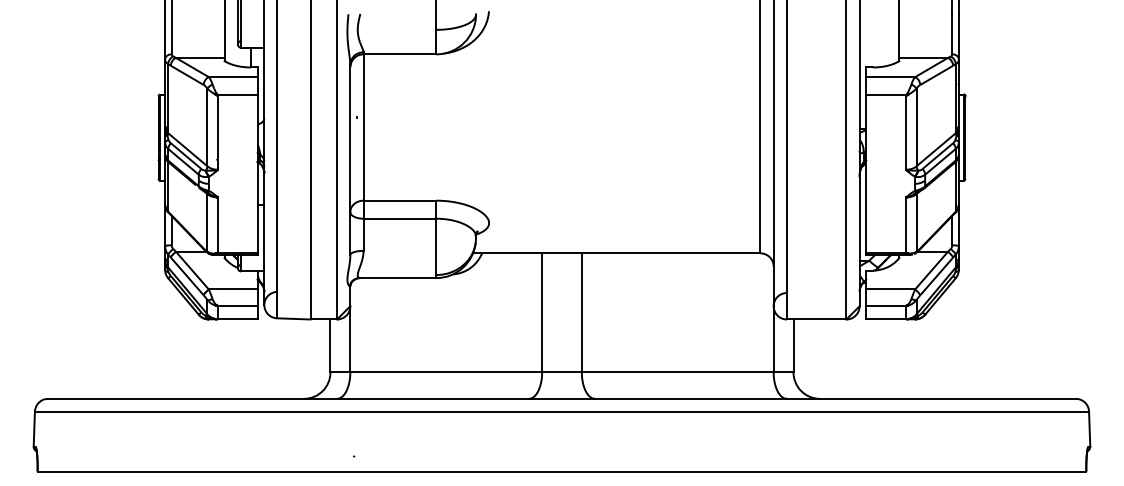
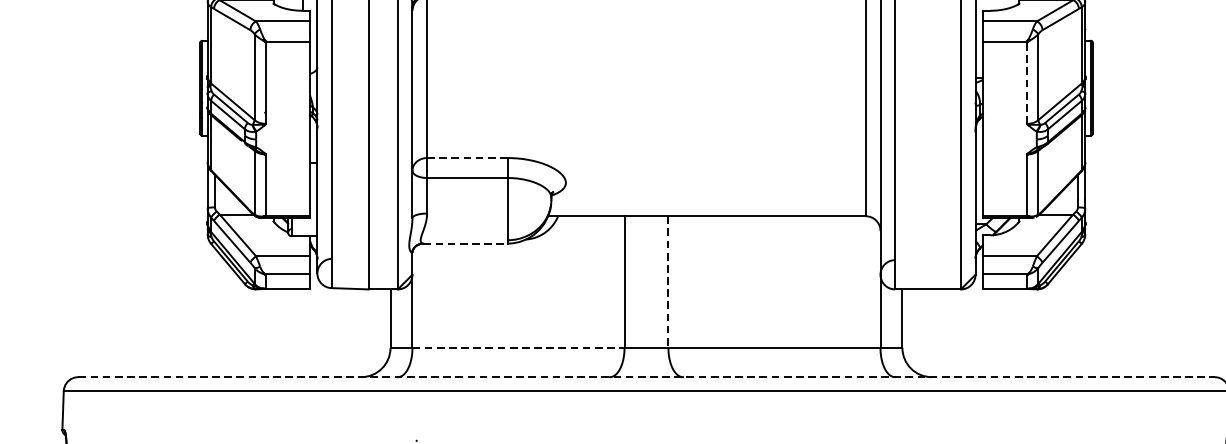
line: (906, 132) -> (1027, 82), solid -> dashed
line: (400, 200) -> (467, 157), solid -> dashed
line: (398, 278) -> (465, 244), solid -> dashed
line: (581, 312) -> (668, 281), solid -> dashed
line: (446, 372) -> (518, 348), solid -> dashed
line: (562, 398) -> (647, 376), solid -> dashed

